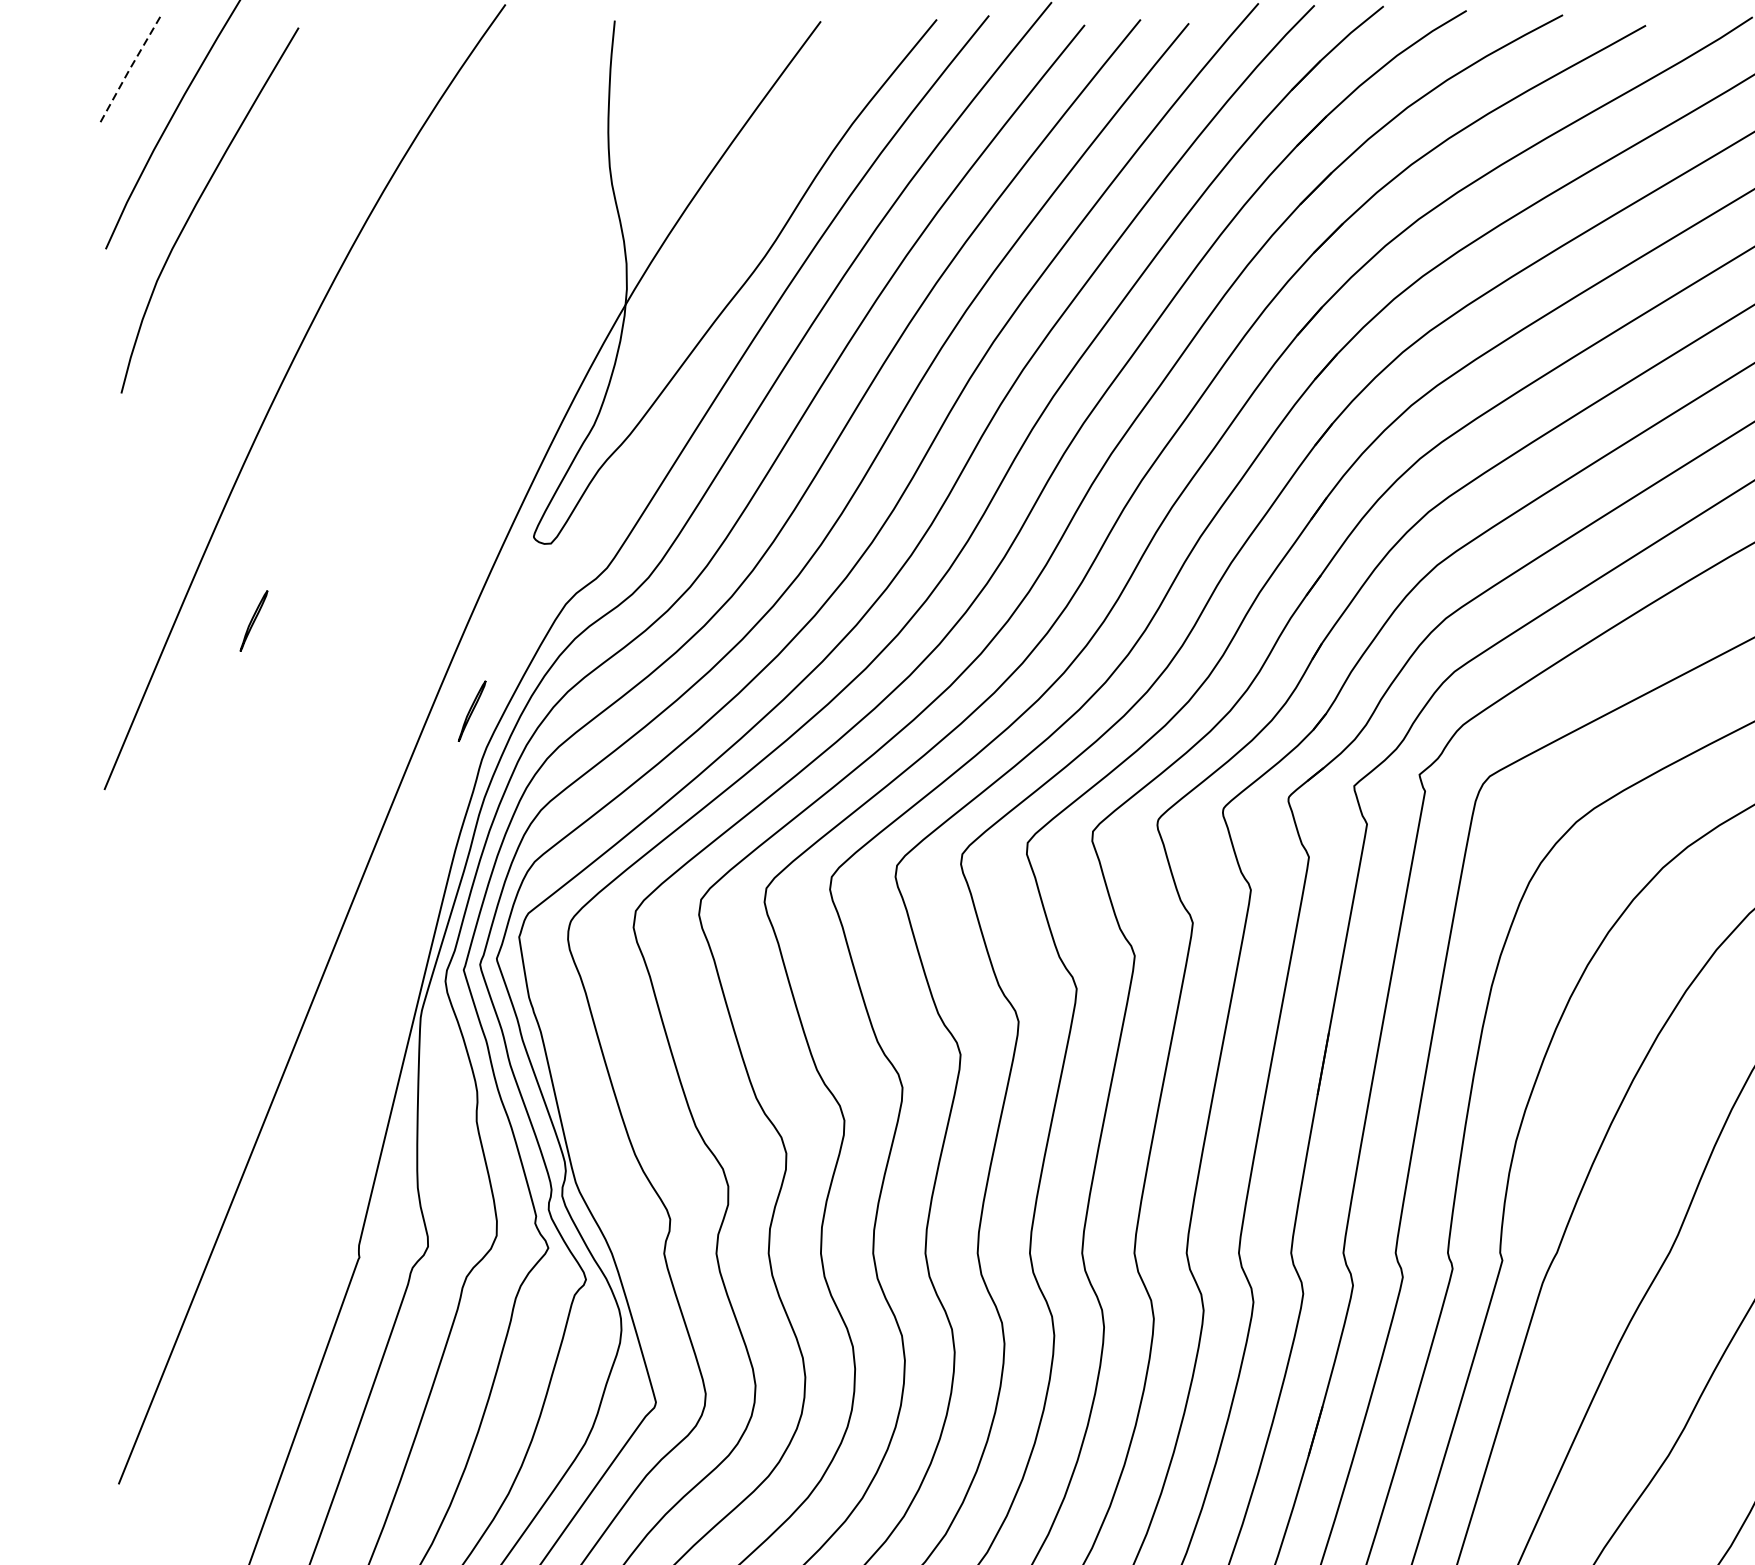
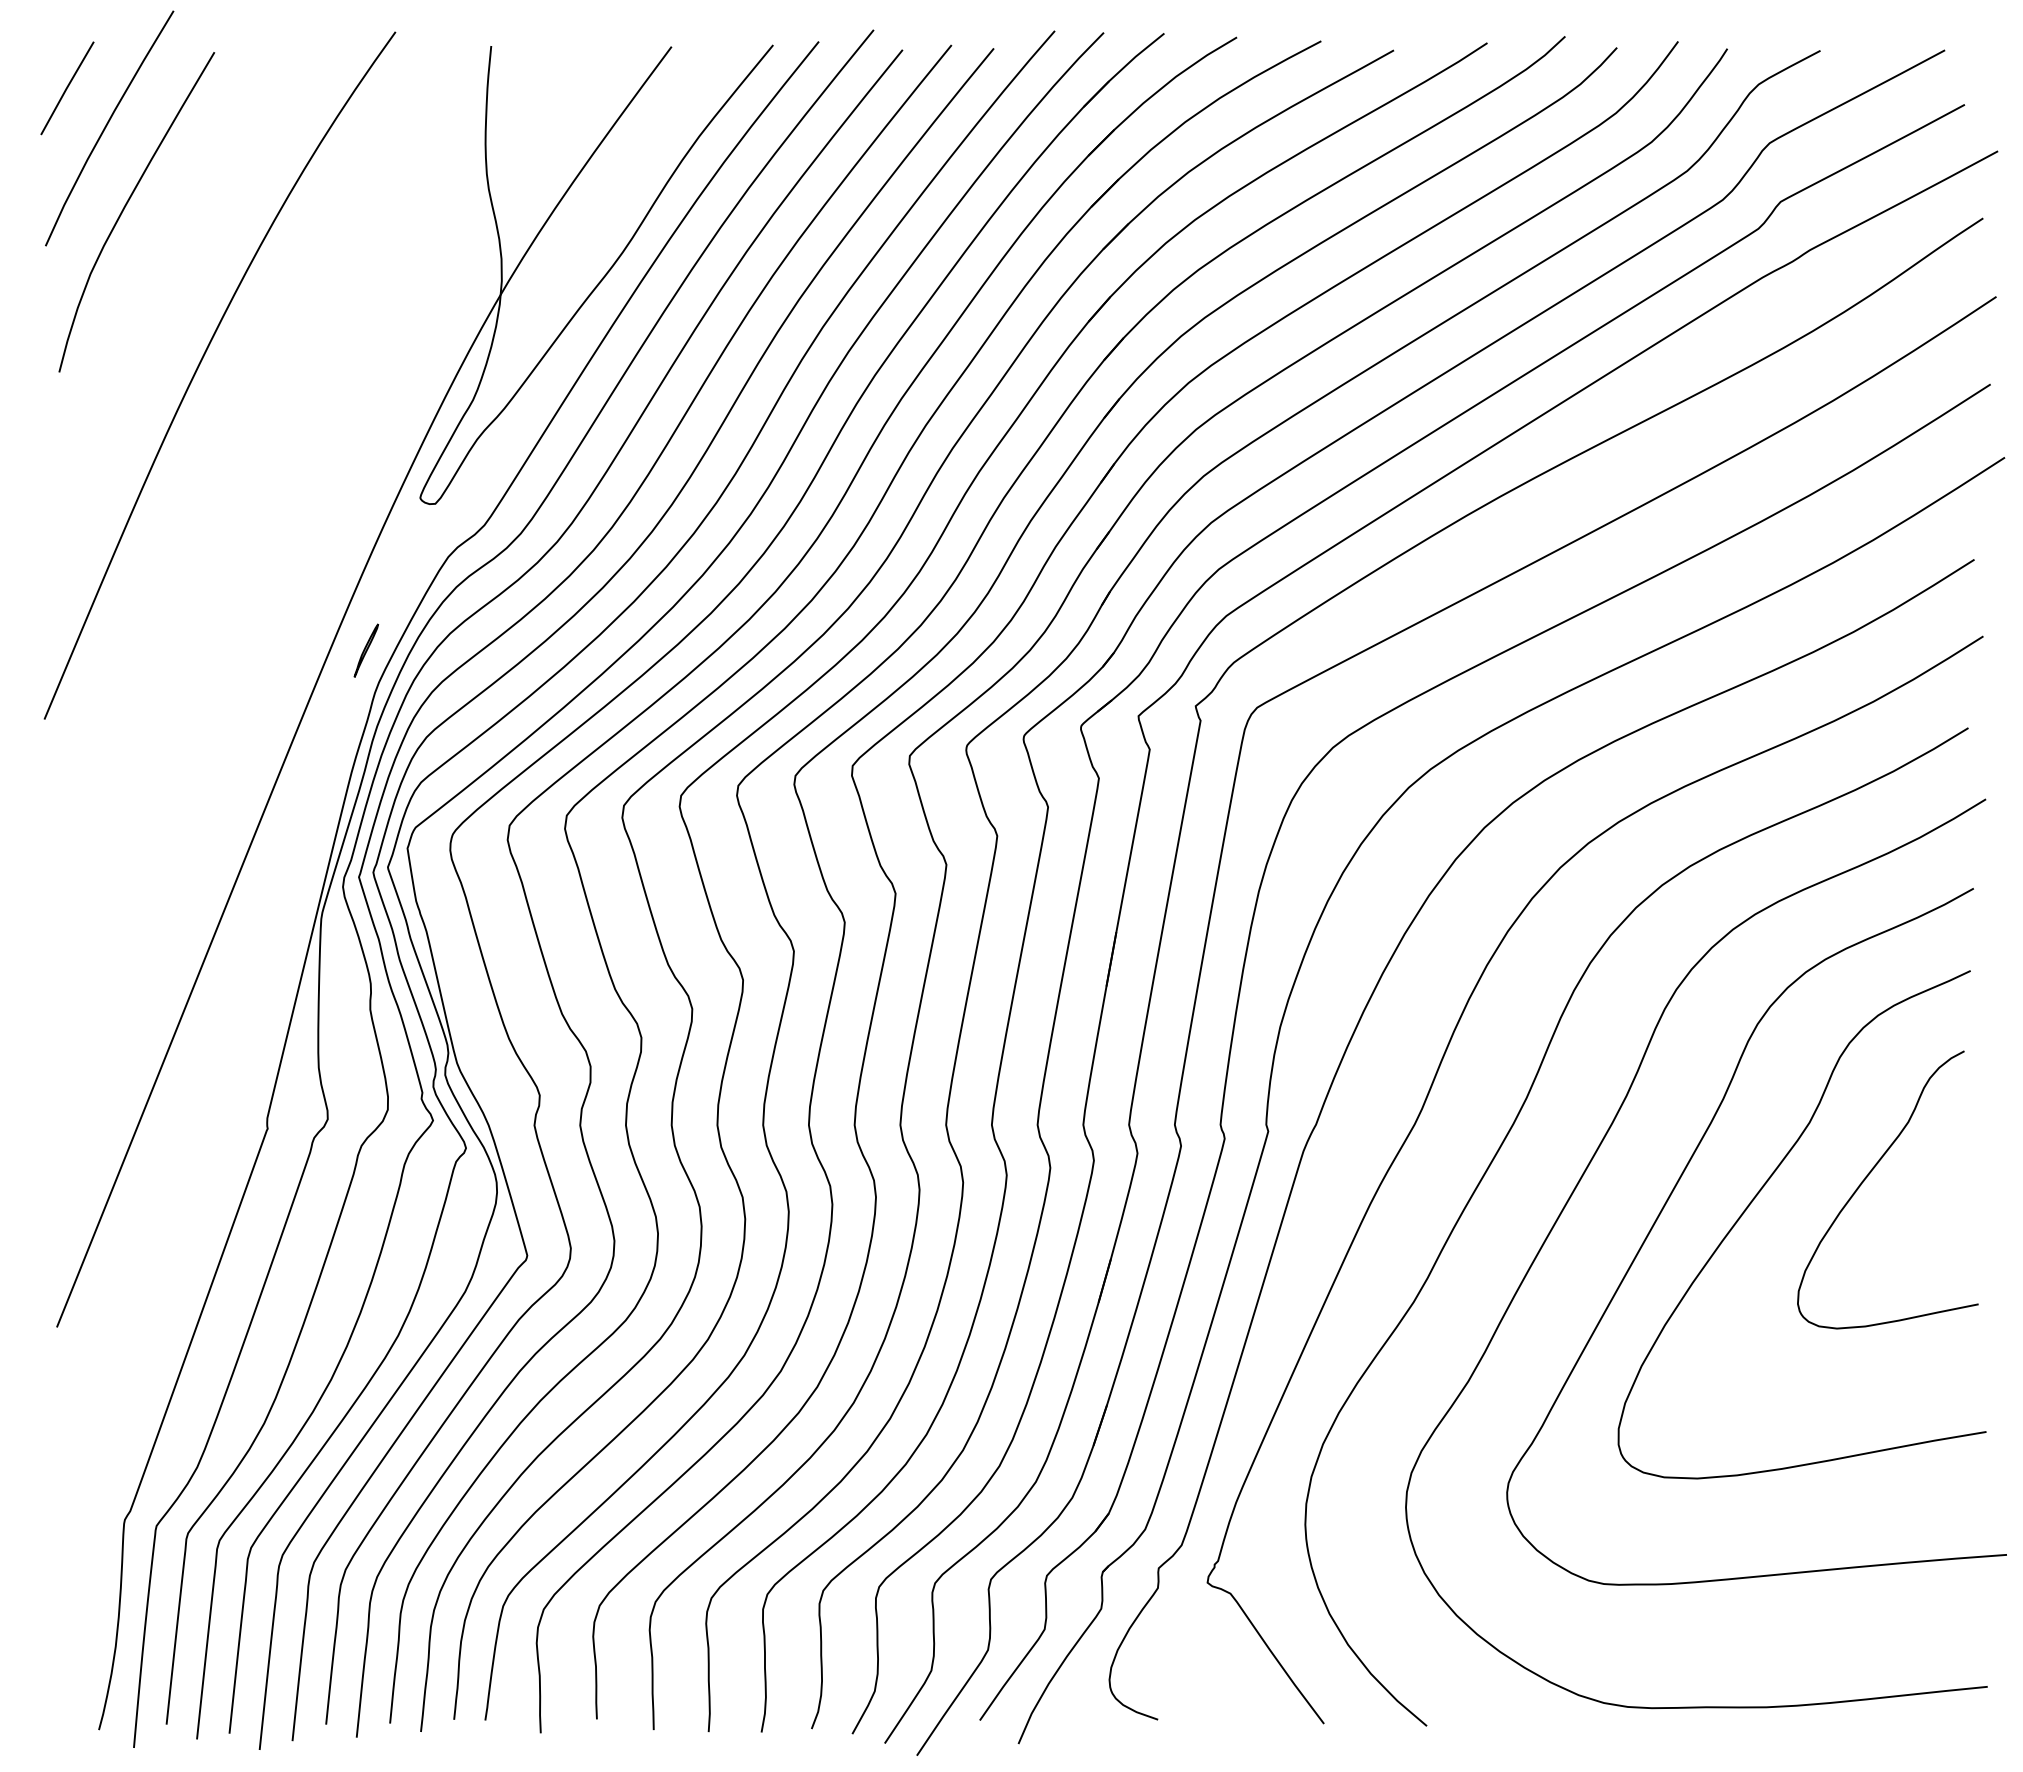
line: (130, 69) -> (67, 88), dashed -> solid
part: (254, 620) -> (175, 571), removed

